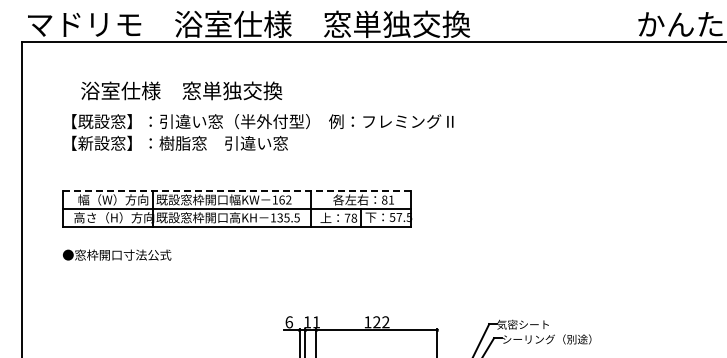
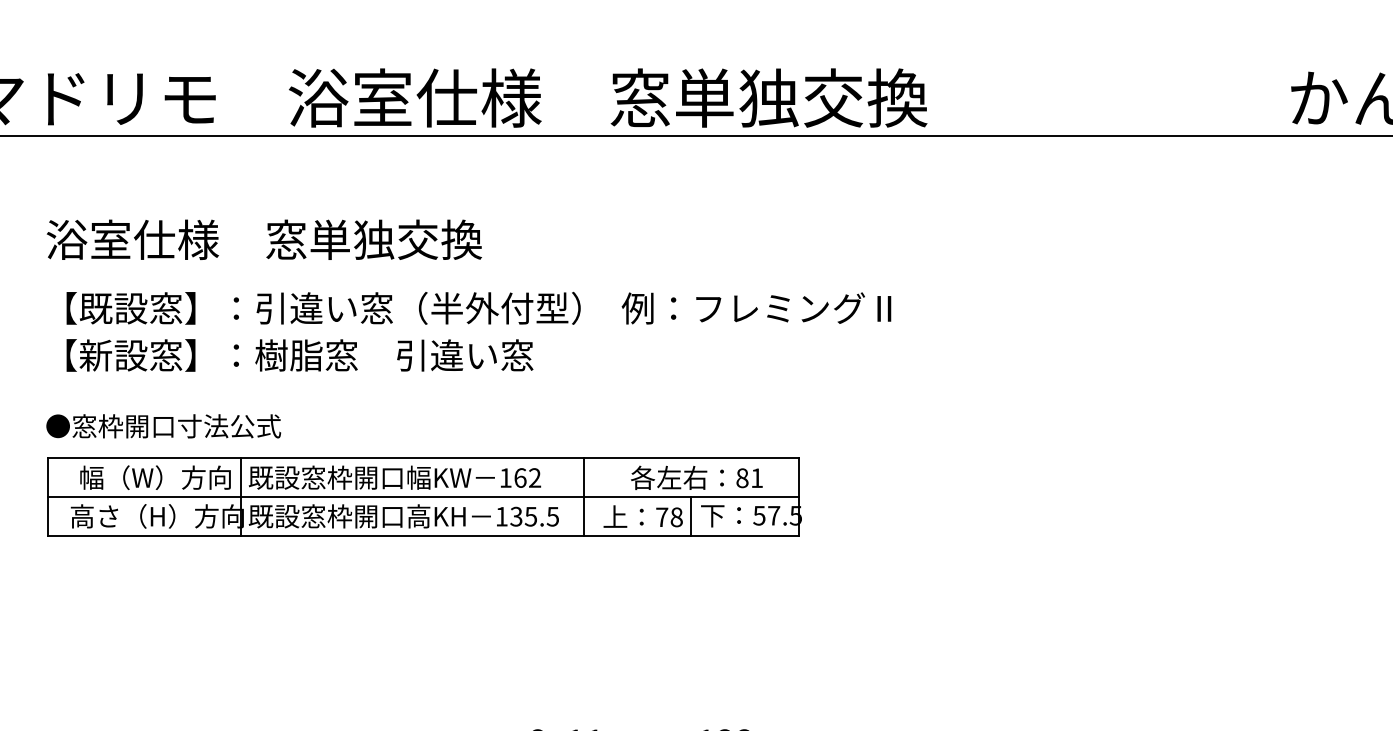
text: (181, 90) -> (264, 238), moved
line: (237, 190) -> (424, 457), dashed -> solid
text: (117, 254) -> (164, 424), moved

